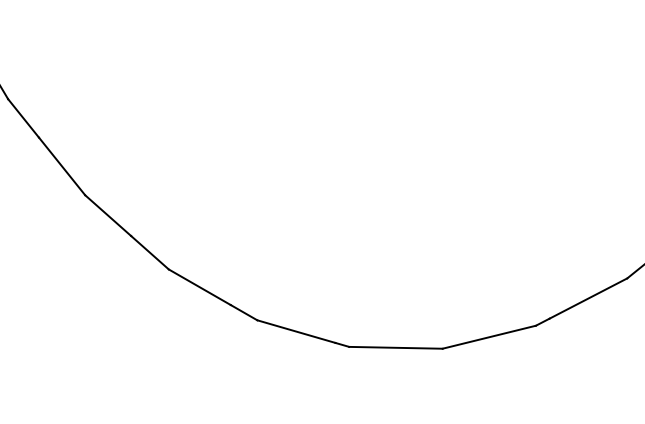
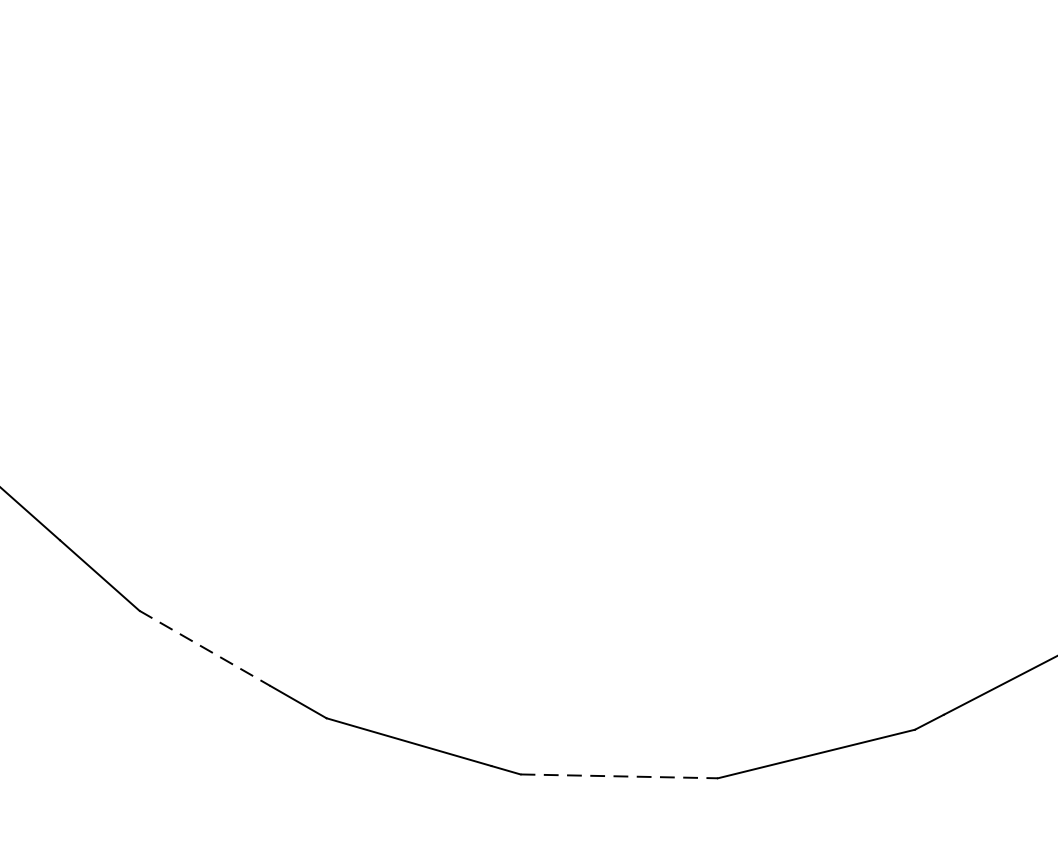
line: (199, 287) -> (204, 648), solid -> dashed
line: (395, 347) -> (618, 775), solid -> dashed

